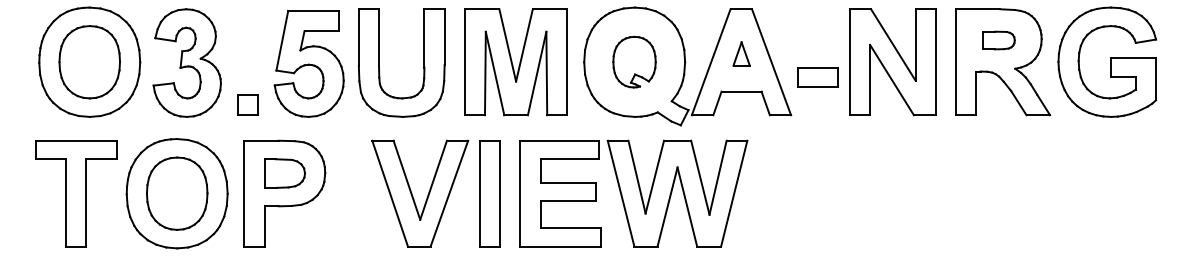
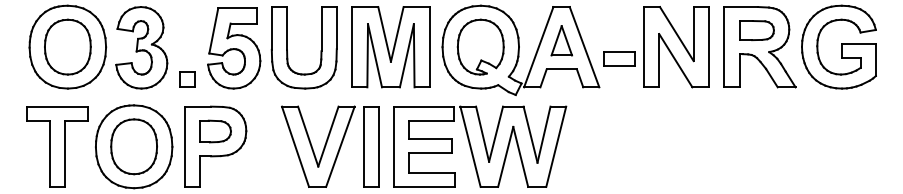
part: (998, 40) -> (756, 30), size x1.43
part: (741, 53) -> (561, 40), size x1.67
part: (634, 61) -> (480, 46), size x1.43

